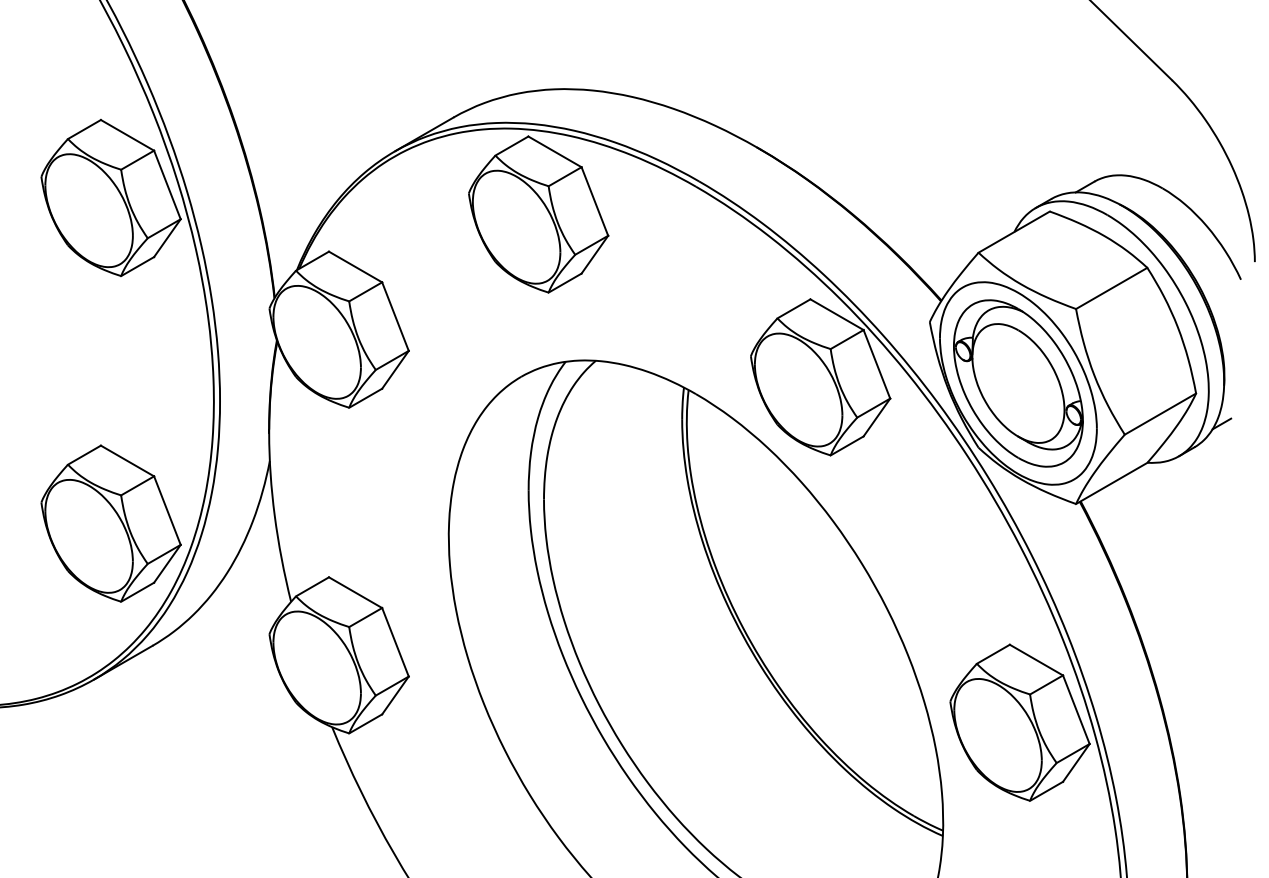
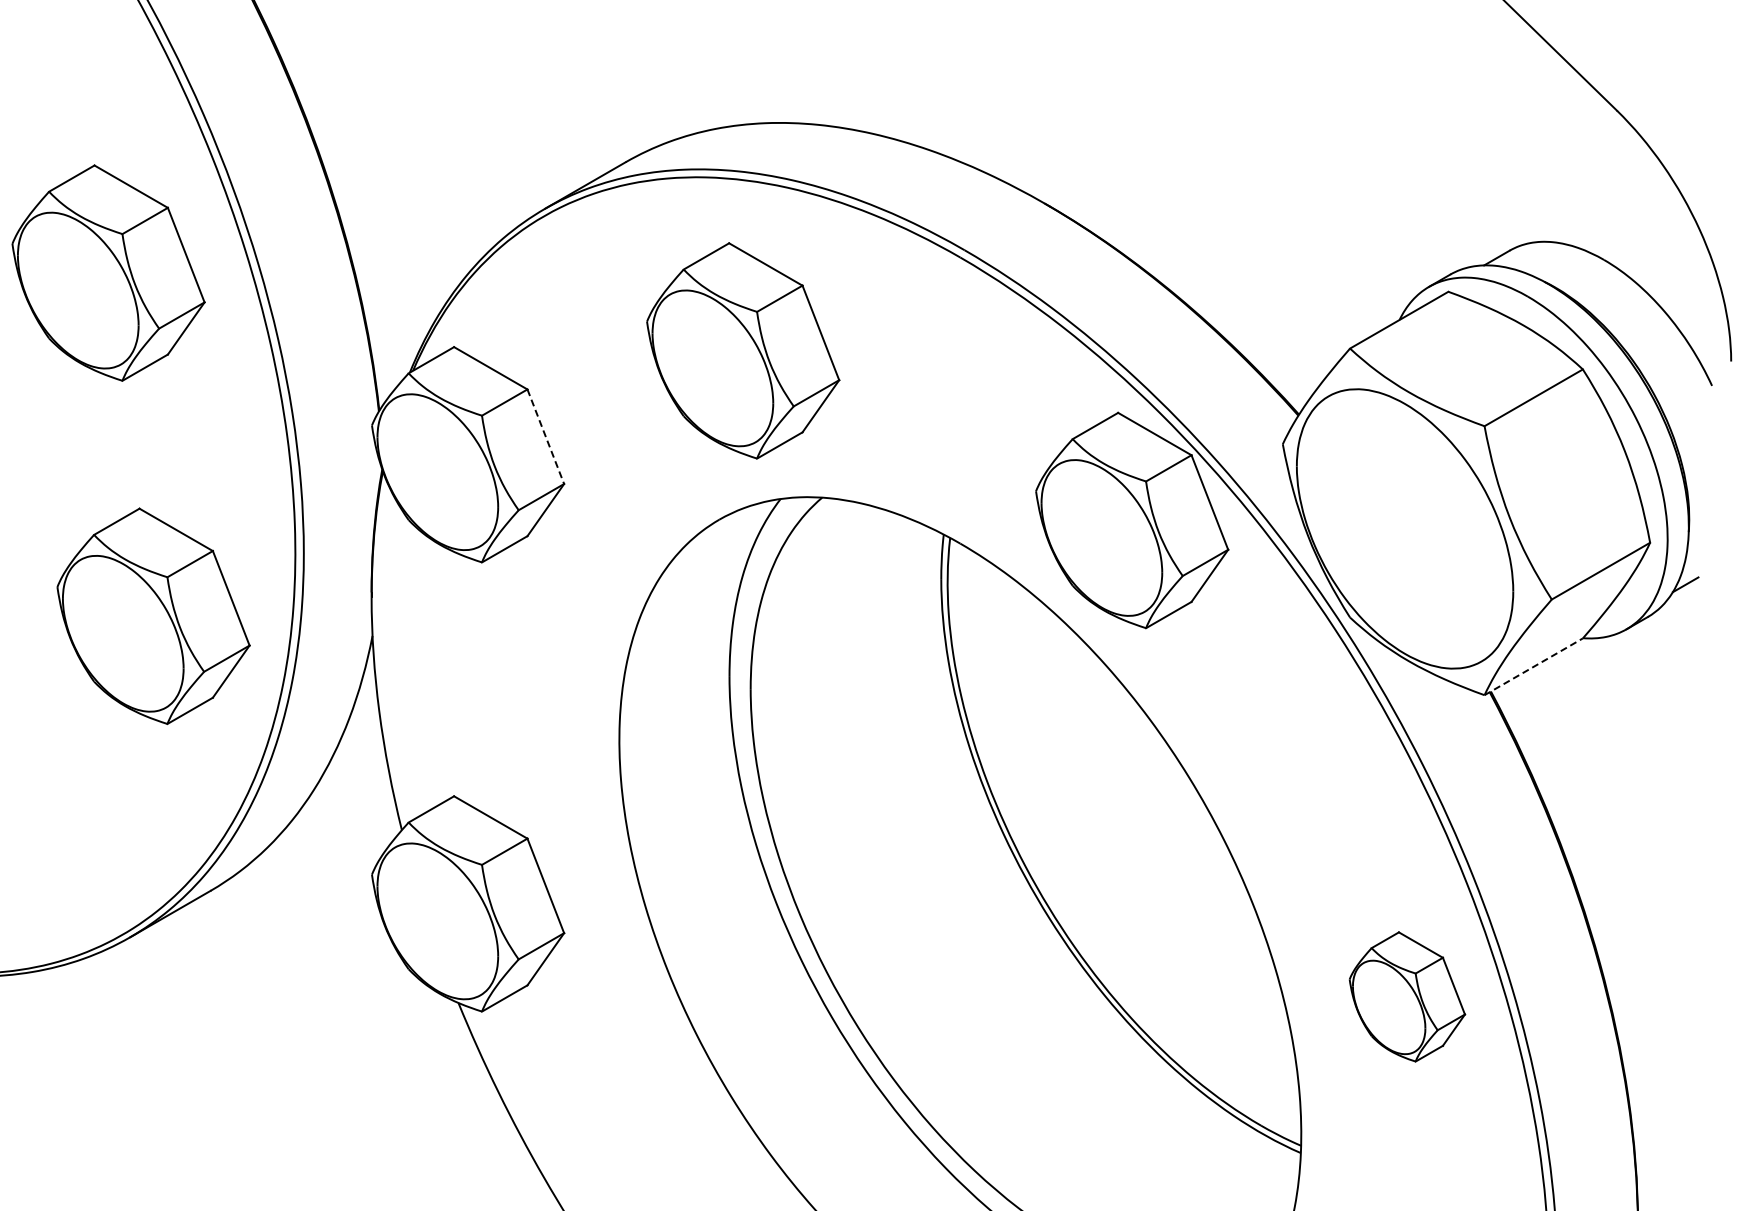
part: (111, 197) -> (108, 272), moved
part: (538, 214) -> (743, 350), moved
line: (395, 316) -> (545, 436), solid -> dashed
part: (1018, 383) -> (1404, 528), removed
line: (1111, 483) -> (1533, 666), solid -> dashed
part: (111, 523) -> (153, 615), moved
part: (1020, 722) -> (1407, 996), size x0.6

